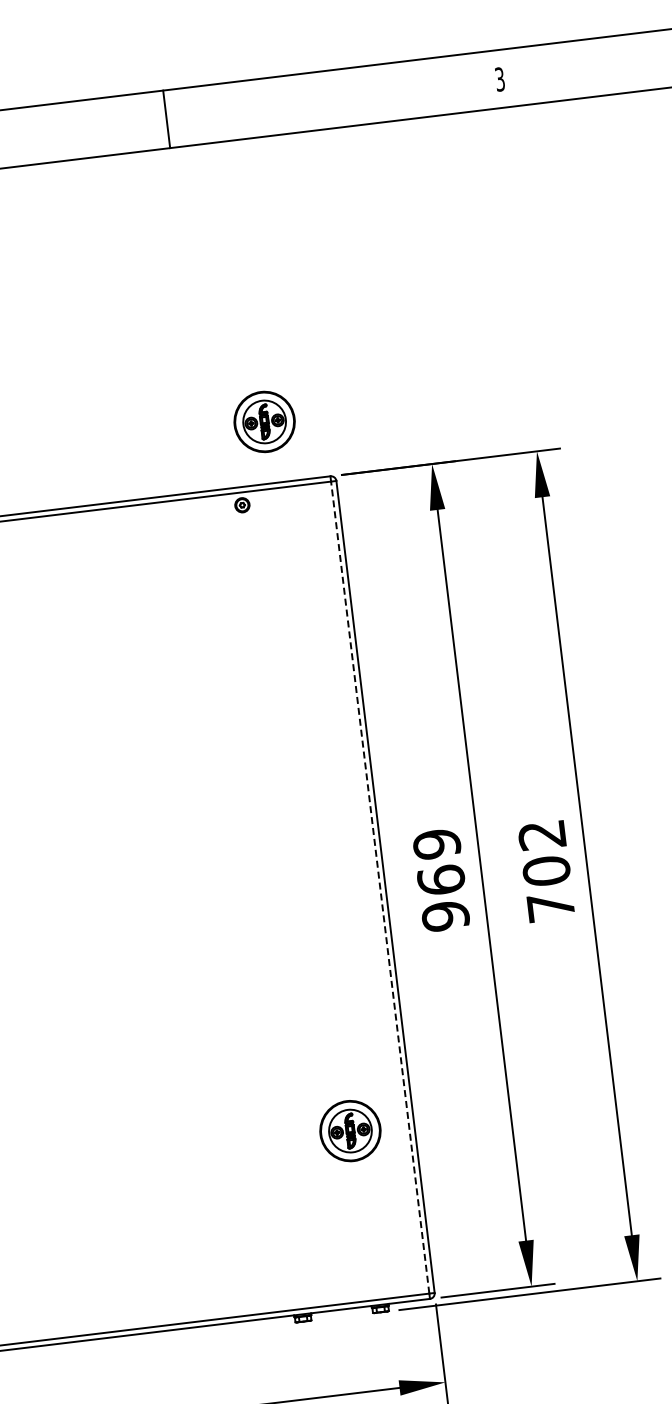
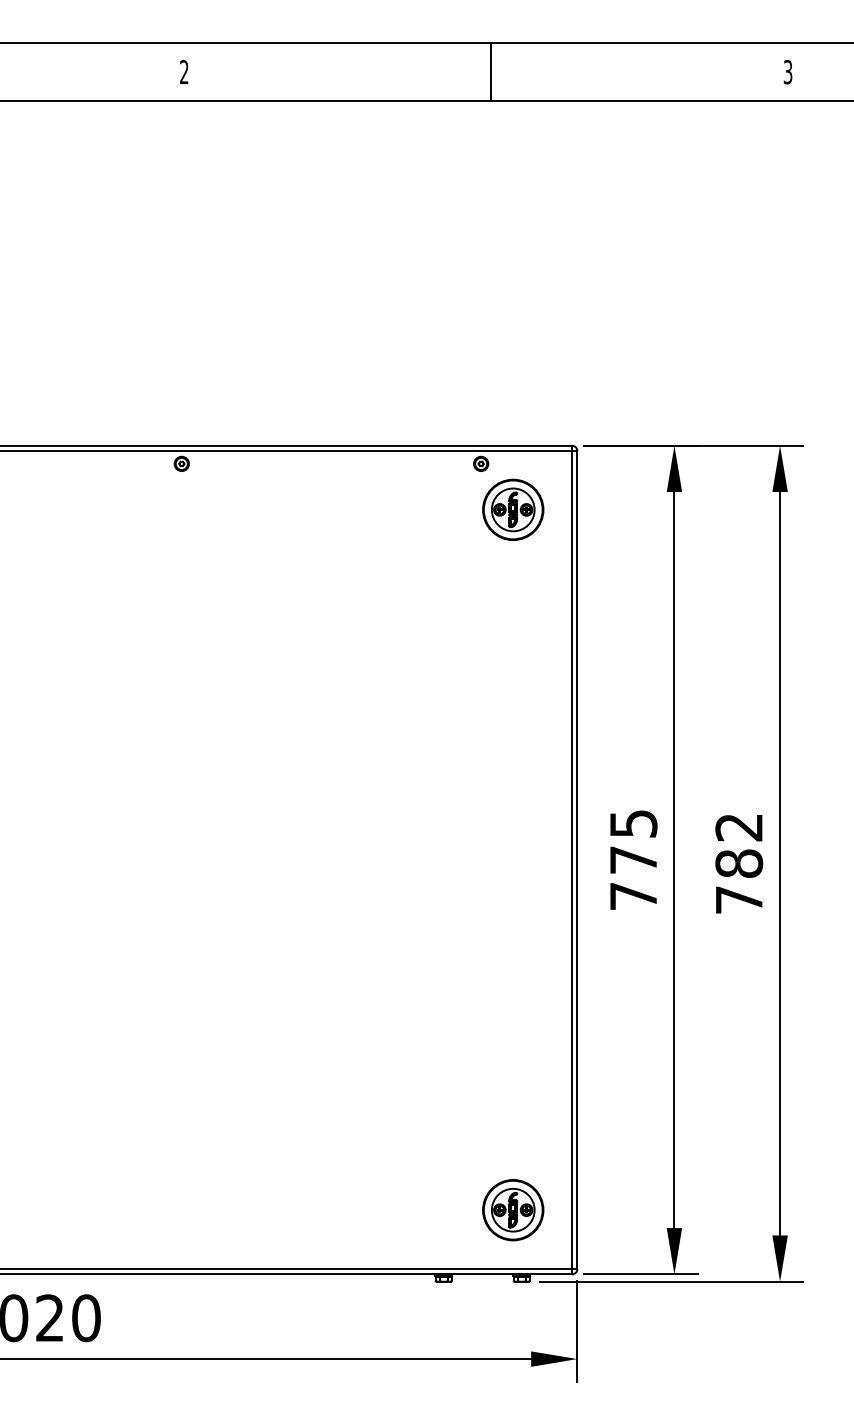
line: (166, 119) -> (491, 71), moved
part: (264, 421) -> (513, 509), moved
text: (545, 871) -> (738, 863), 702 -> 782
text: (441, 879) -> (633, 859), 969 -> 775
line: (380, 887) -> (572, 860), dashed -> solid
part: (350, 1131) -> (513, 1210), moved

